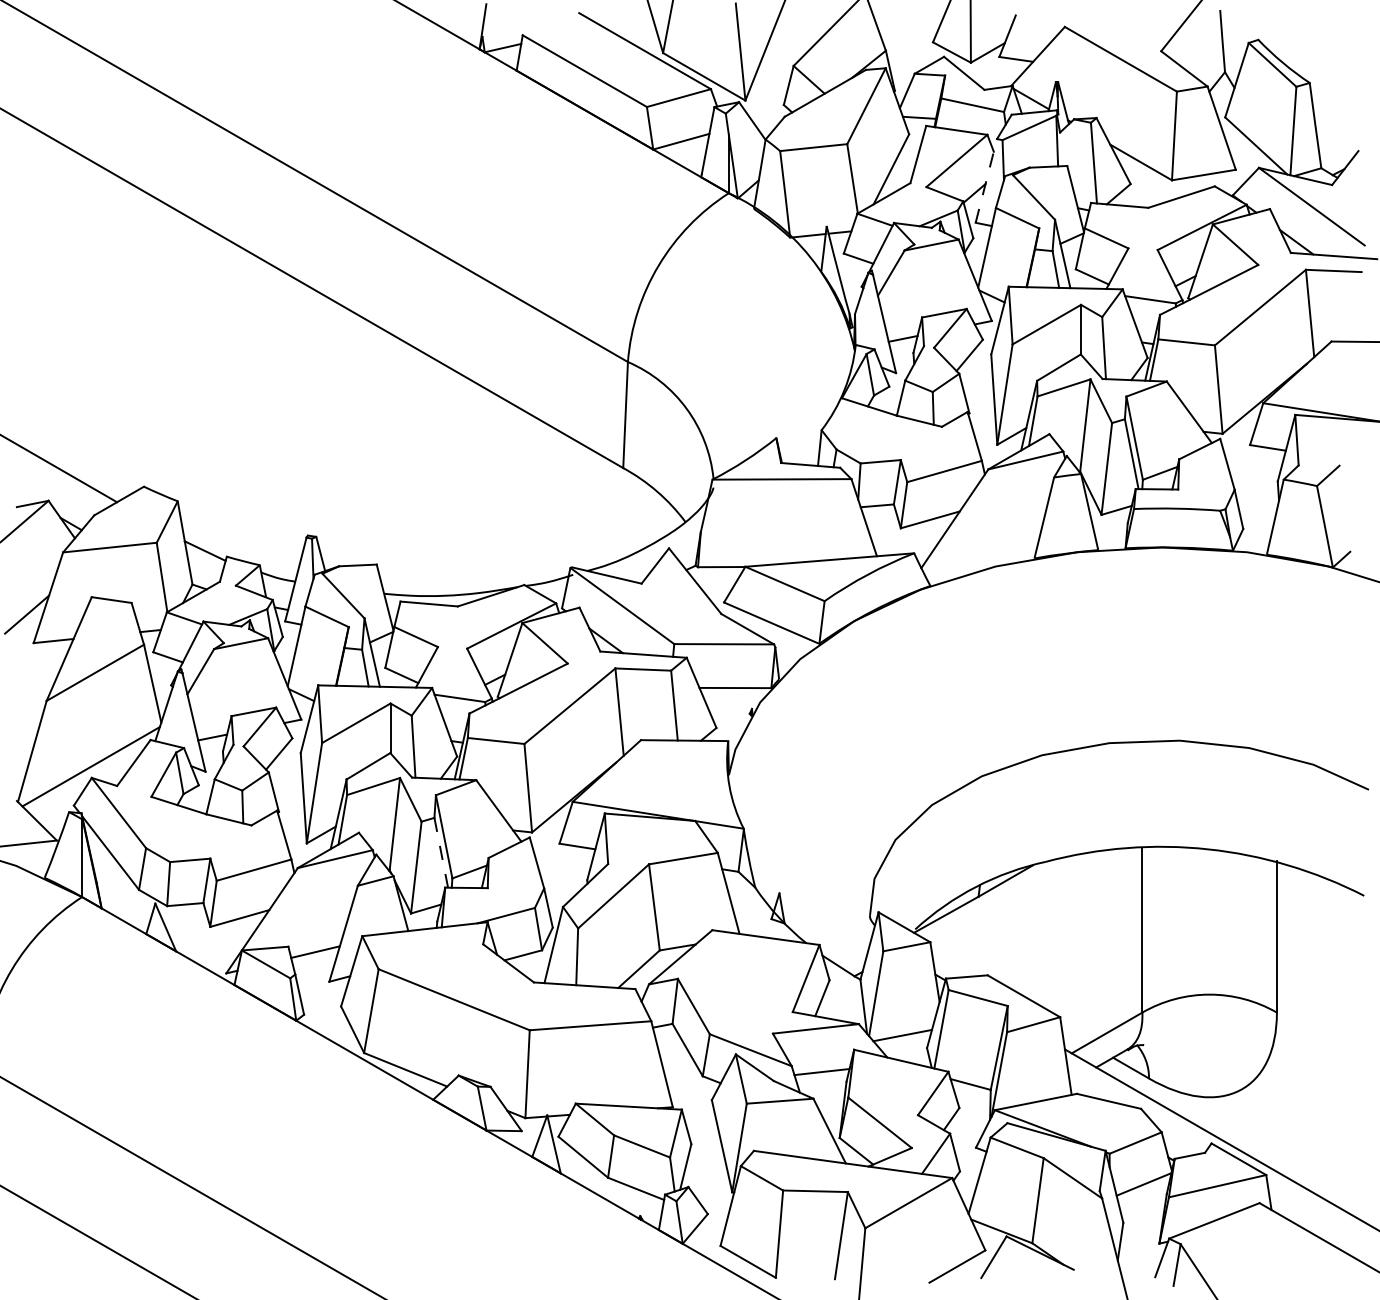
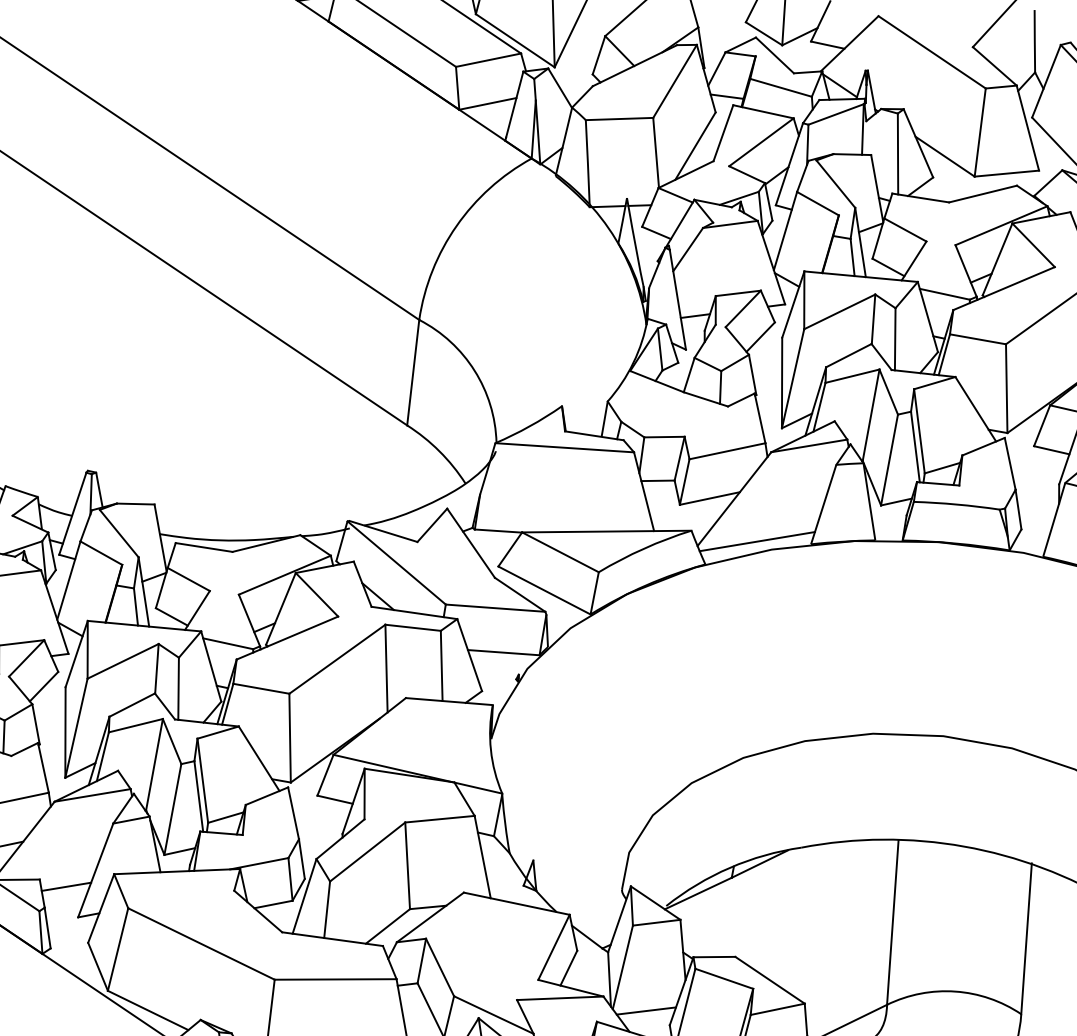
line: (986, 180) -> (789, 163), dashed -> solid
line: (980, 559) -> (757, 541), added
line: (441, 852) -> (199, 796), dashed -> solid

